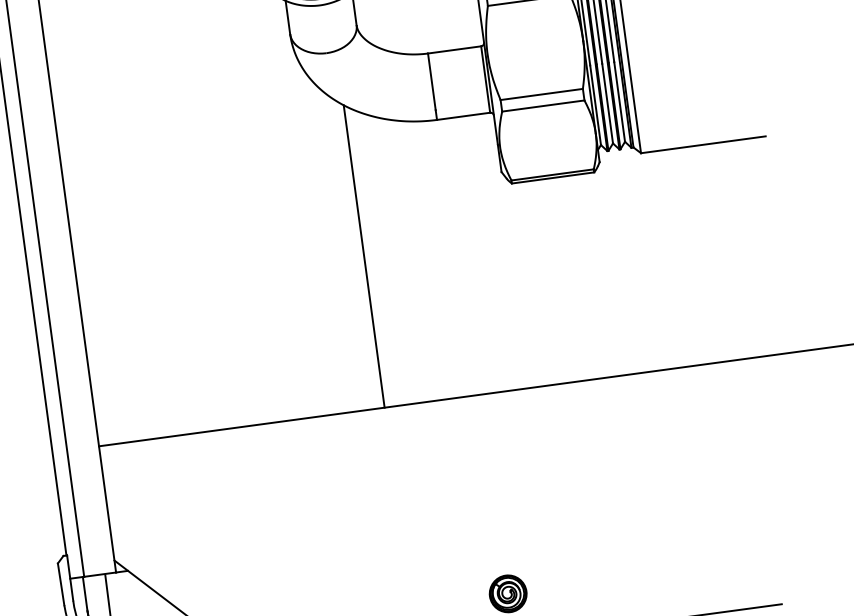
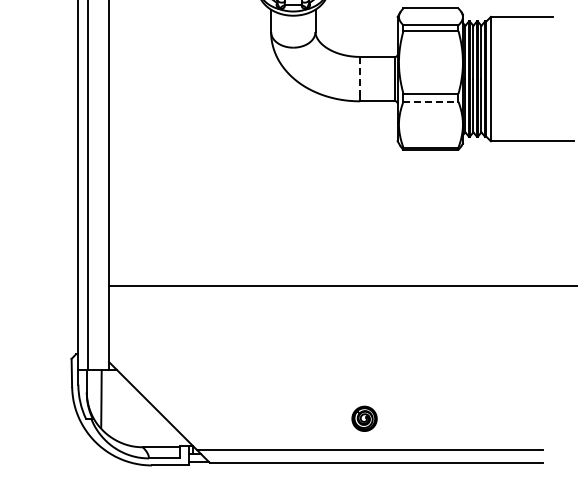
line: (431, 81) -> (359, 75), solid -> dashed
line: (542, 105) -> (430, 101), solid -> dashed
line: (363, 256) -> (299, 184), removed

